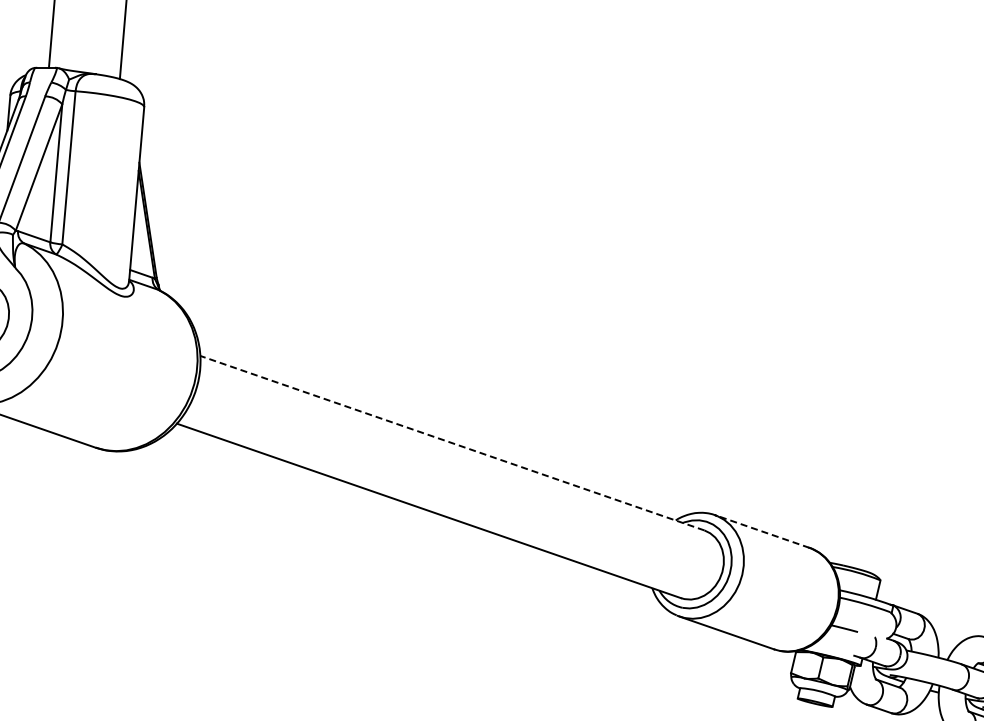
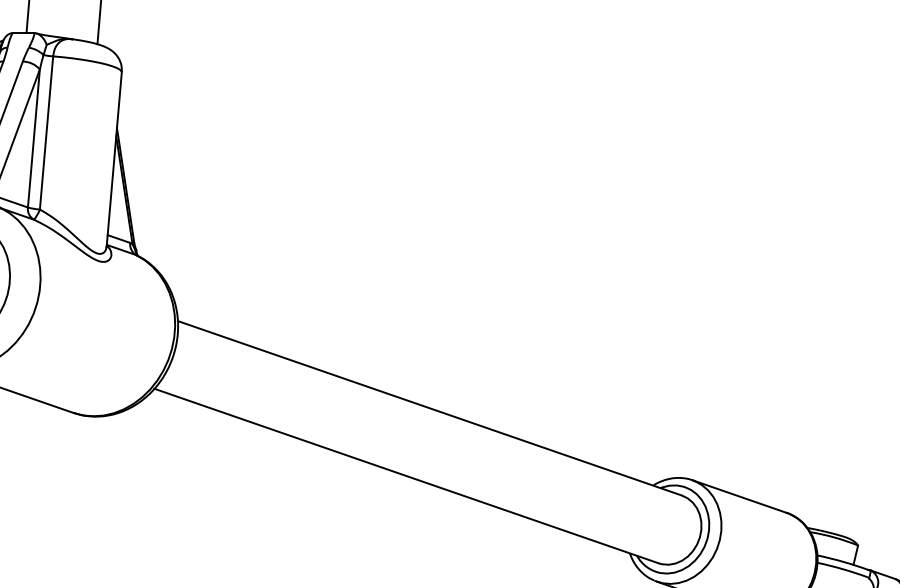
line: (452, 443) -> (430, 408), dashed -> solid
line: (761, 531) -> (739, 496), dashed -> solid

